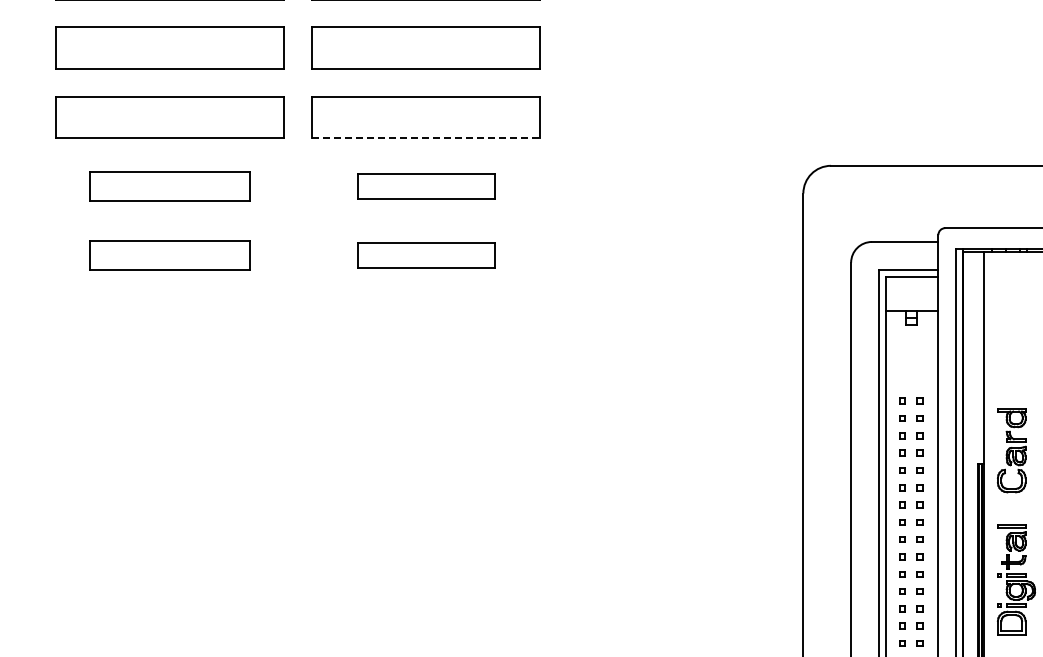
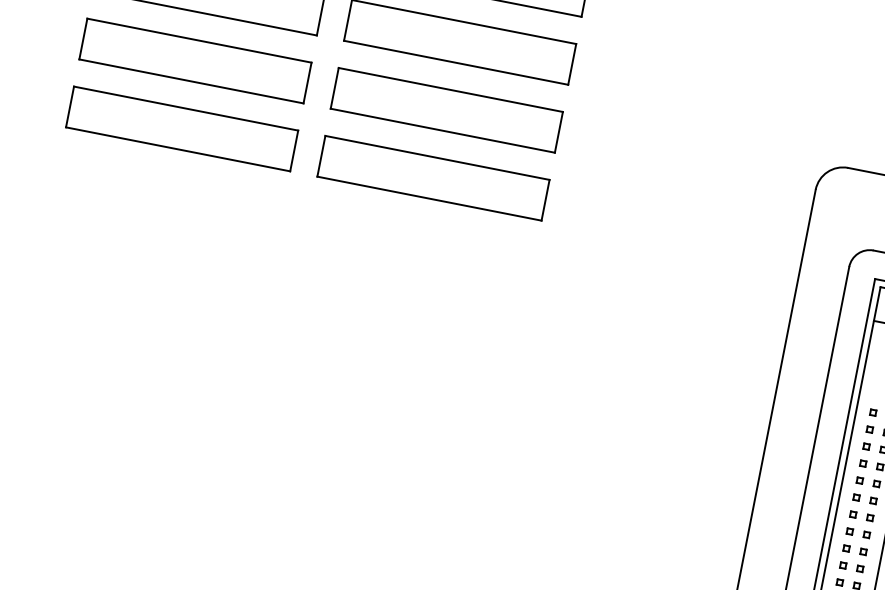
line: (426, 138) -> (456, 63), dashed -> solid
part: (169, 186) -> (195, 60), size x1.43
part: (425, 186) -> (446, 110), size x1.67
part: (169, 255) -> (181, 128), size x1.43
part: (425, 255) -> (432, 177), size x1.67

